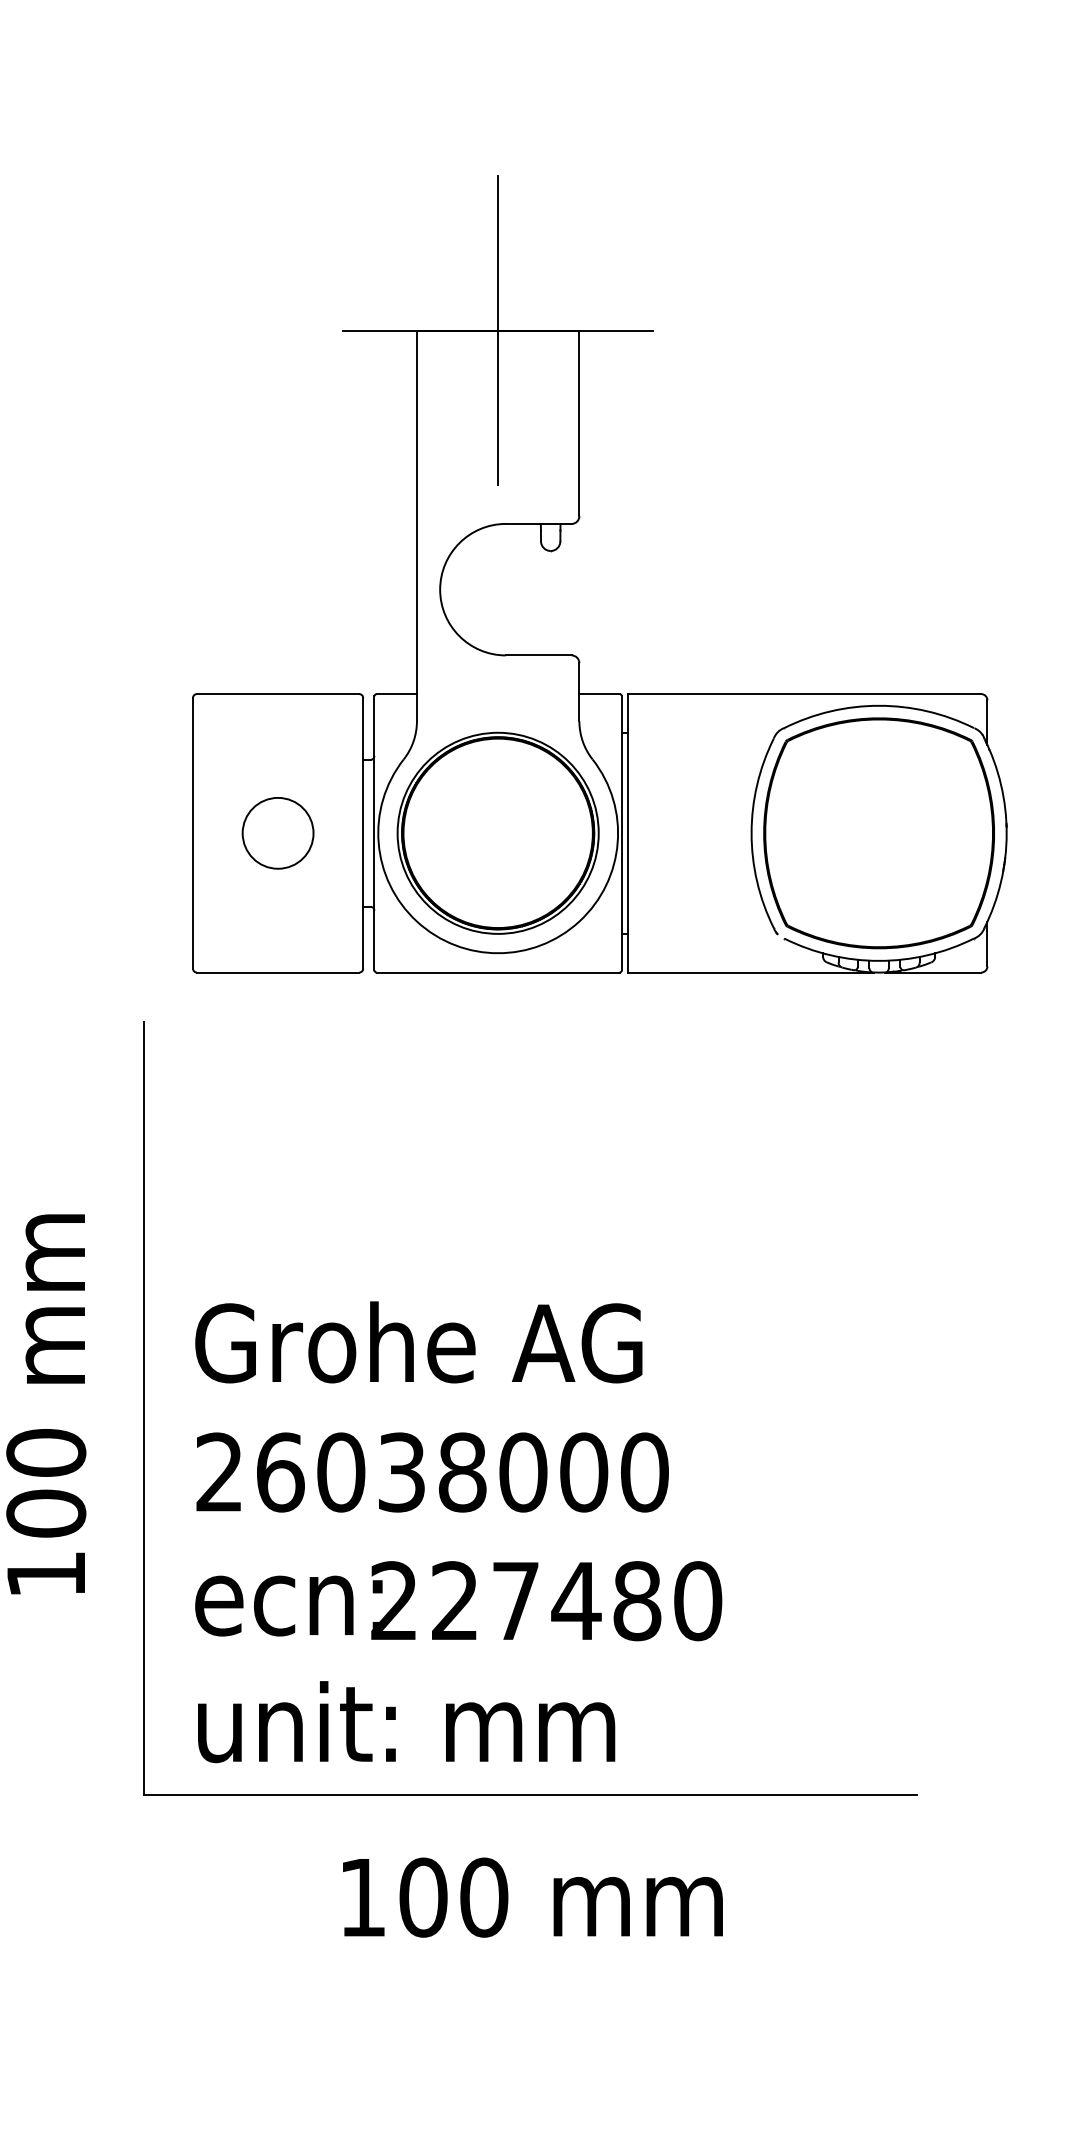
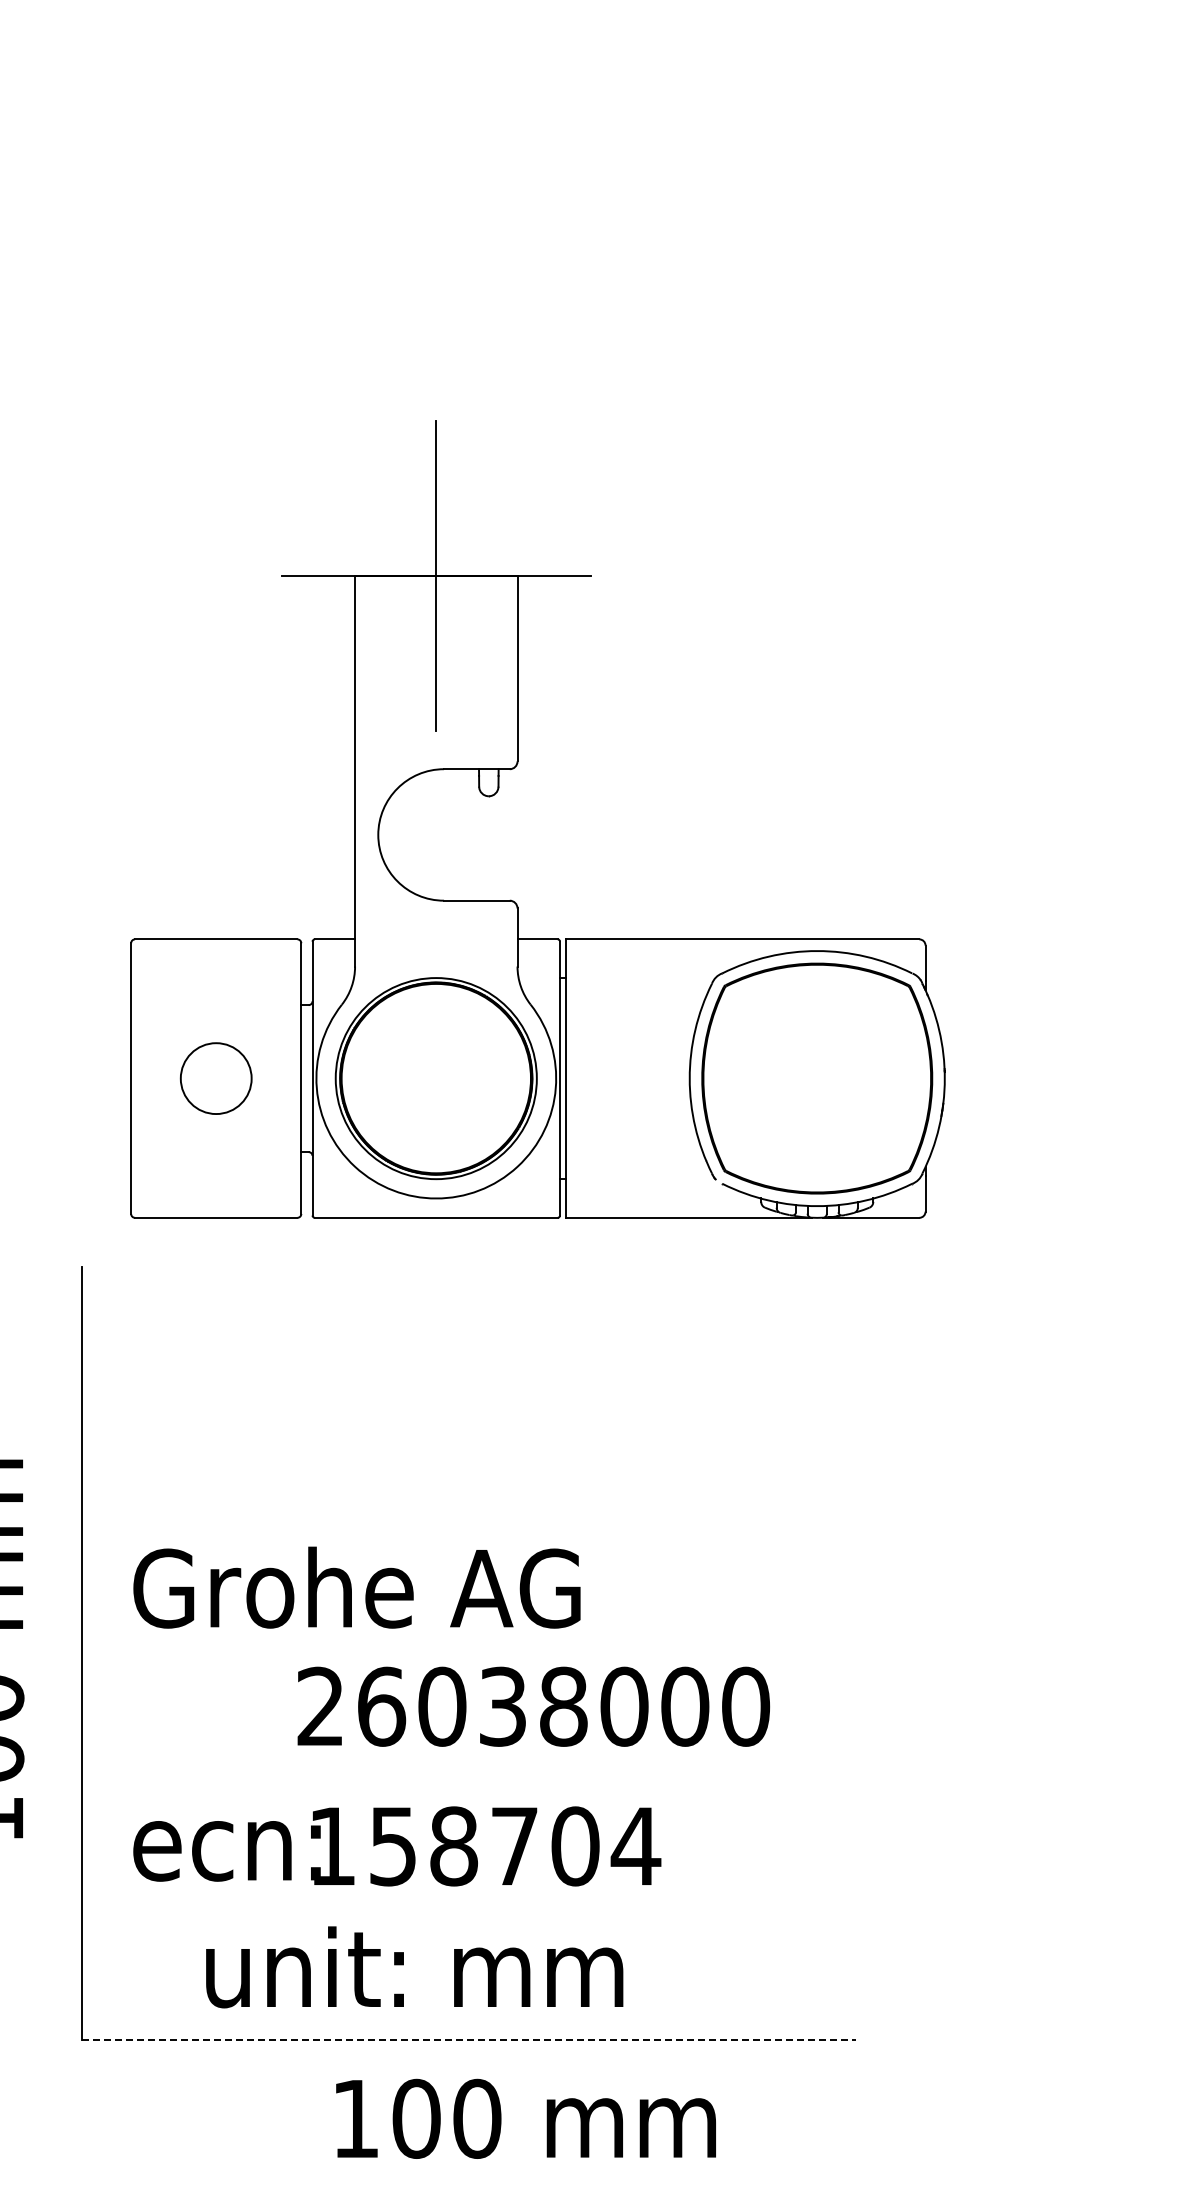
text: (432, 1472) -> (533, 1706), moved
text: (547, 1601) -> (485, 1846), 227480 -> 158704
text: (406, 1722) -> (414, 1967), moved
line: (530, 1795) -> (468, 2040), solid -> dashed
text: (532, 1897) -> (525, 2118), moved

